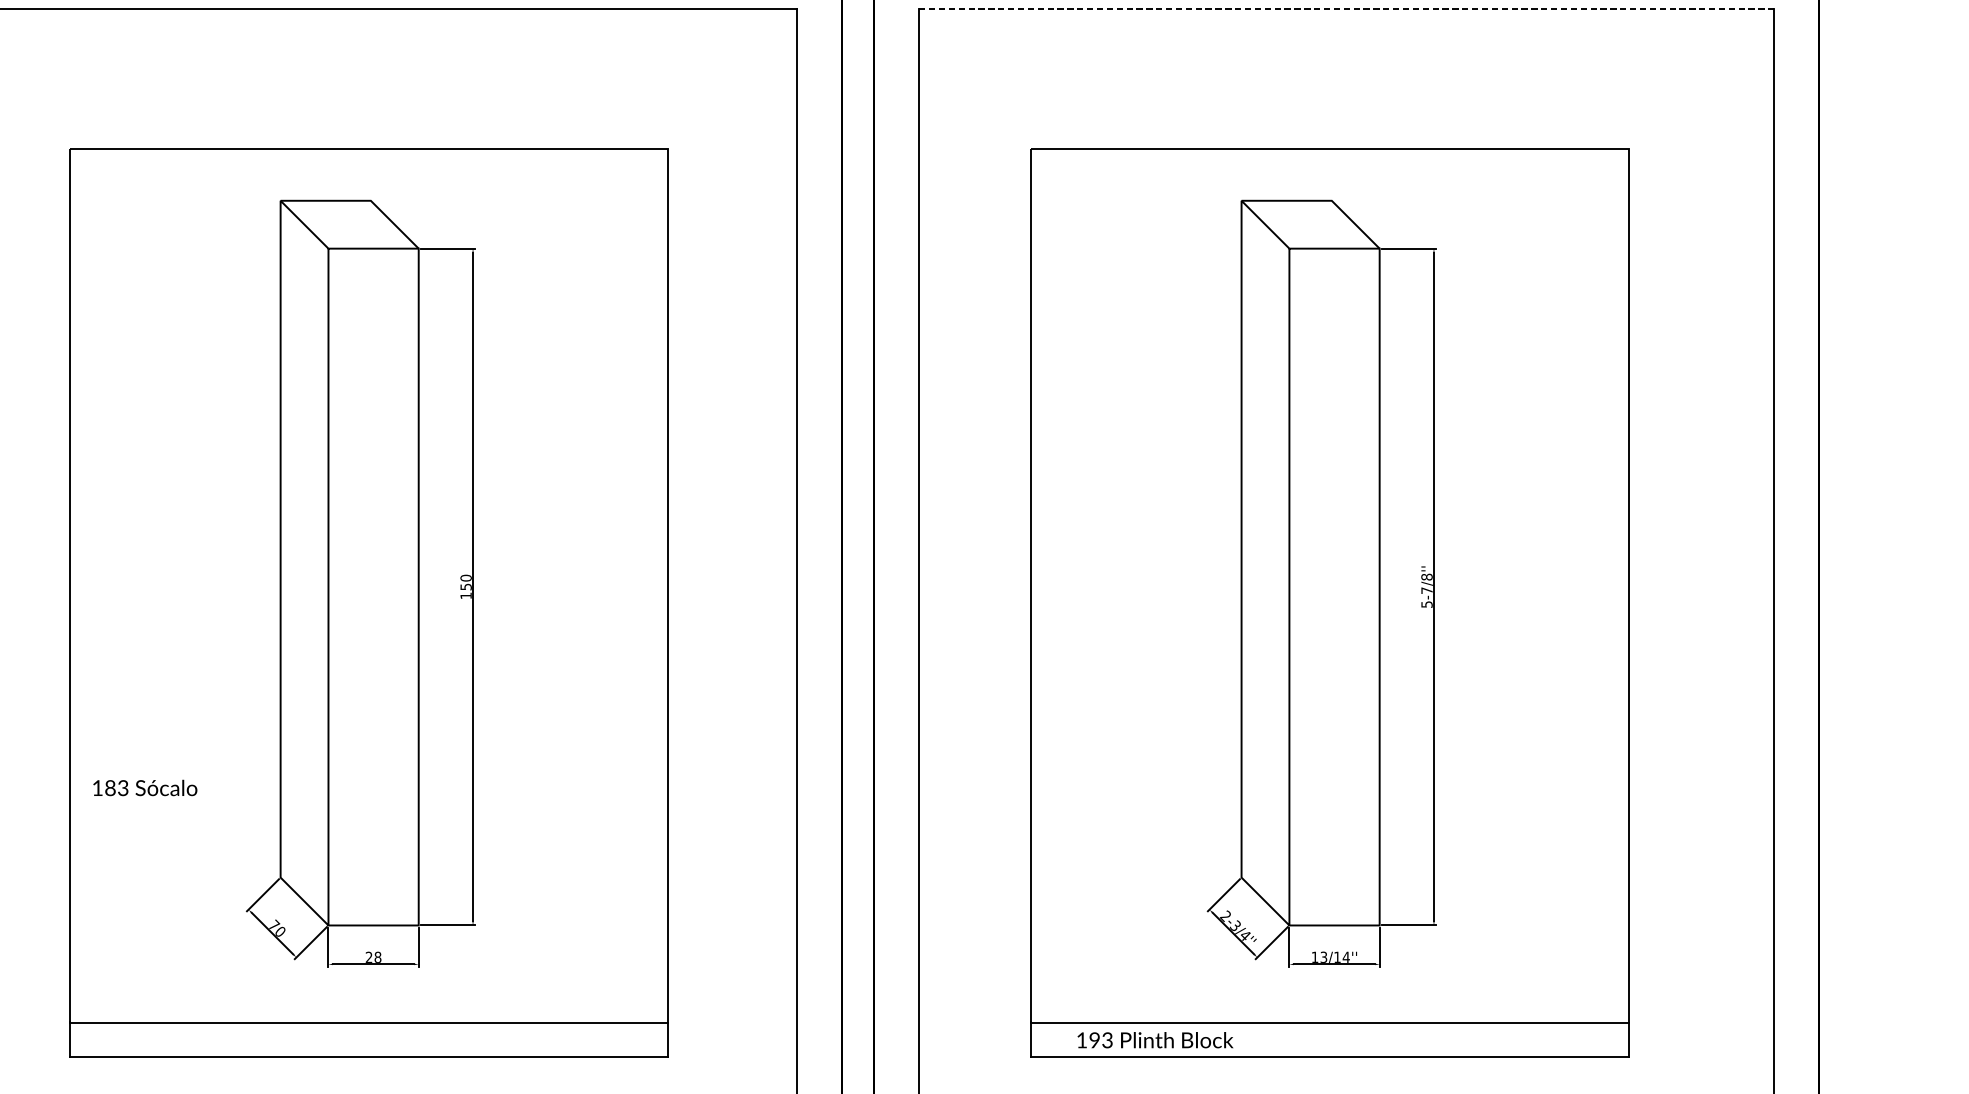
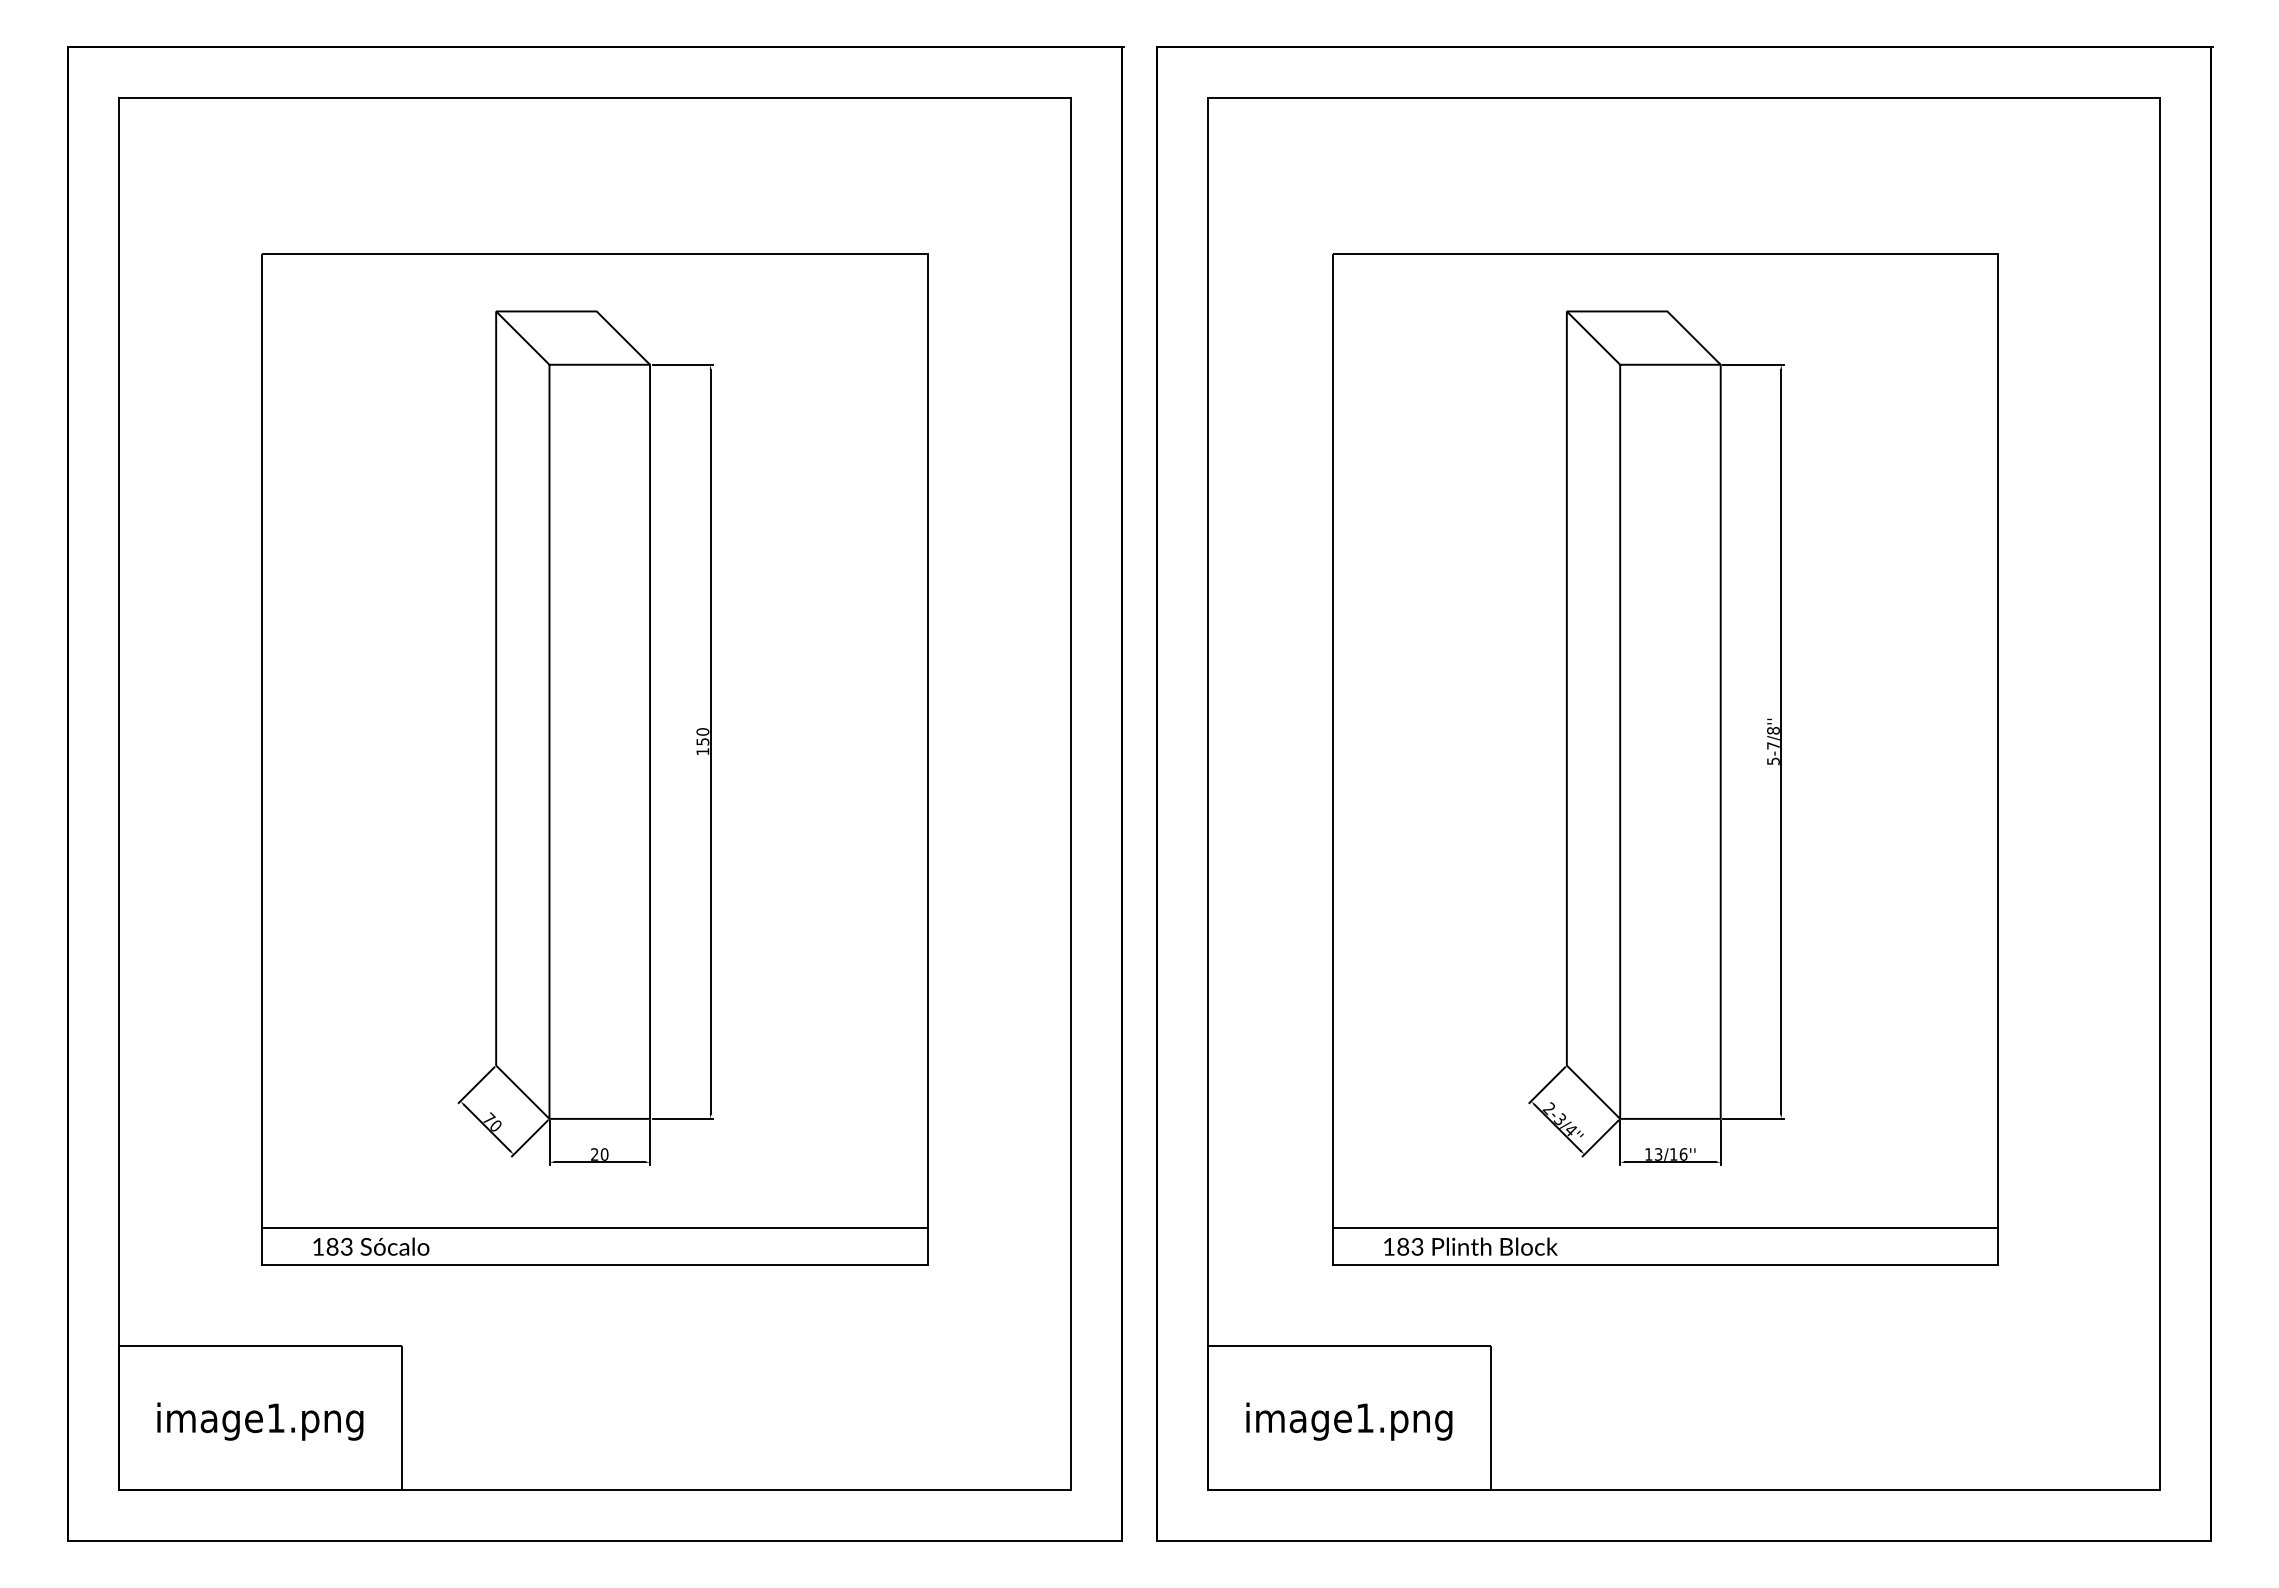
line: (1347, 8) -> (1684, 97), dashed -> solid
text: (145, 787) -> (371, 1246), moved
text: (377, 957) -> (604, 1154), 28 -> 20
text: (1346, 957) -> (1683, 1154), 13/14'' -> 13/16''
text: (1094, 1040) -> (1403, 1247), 193 -> 183

